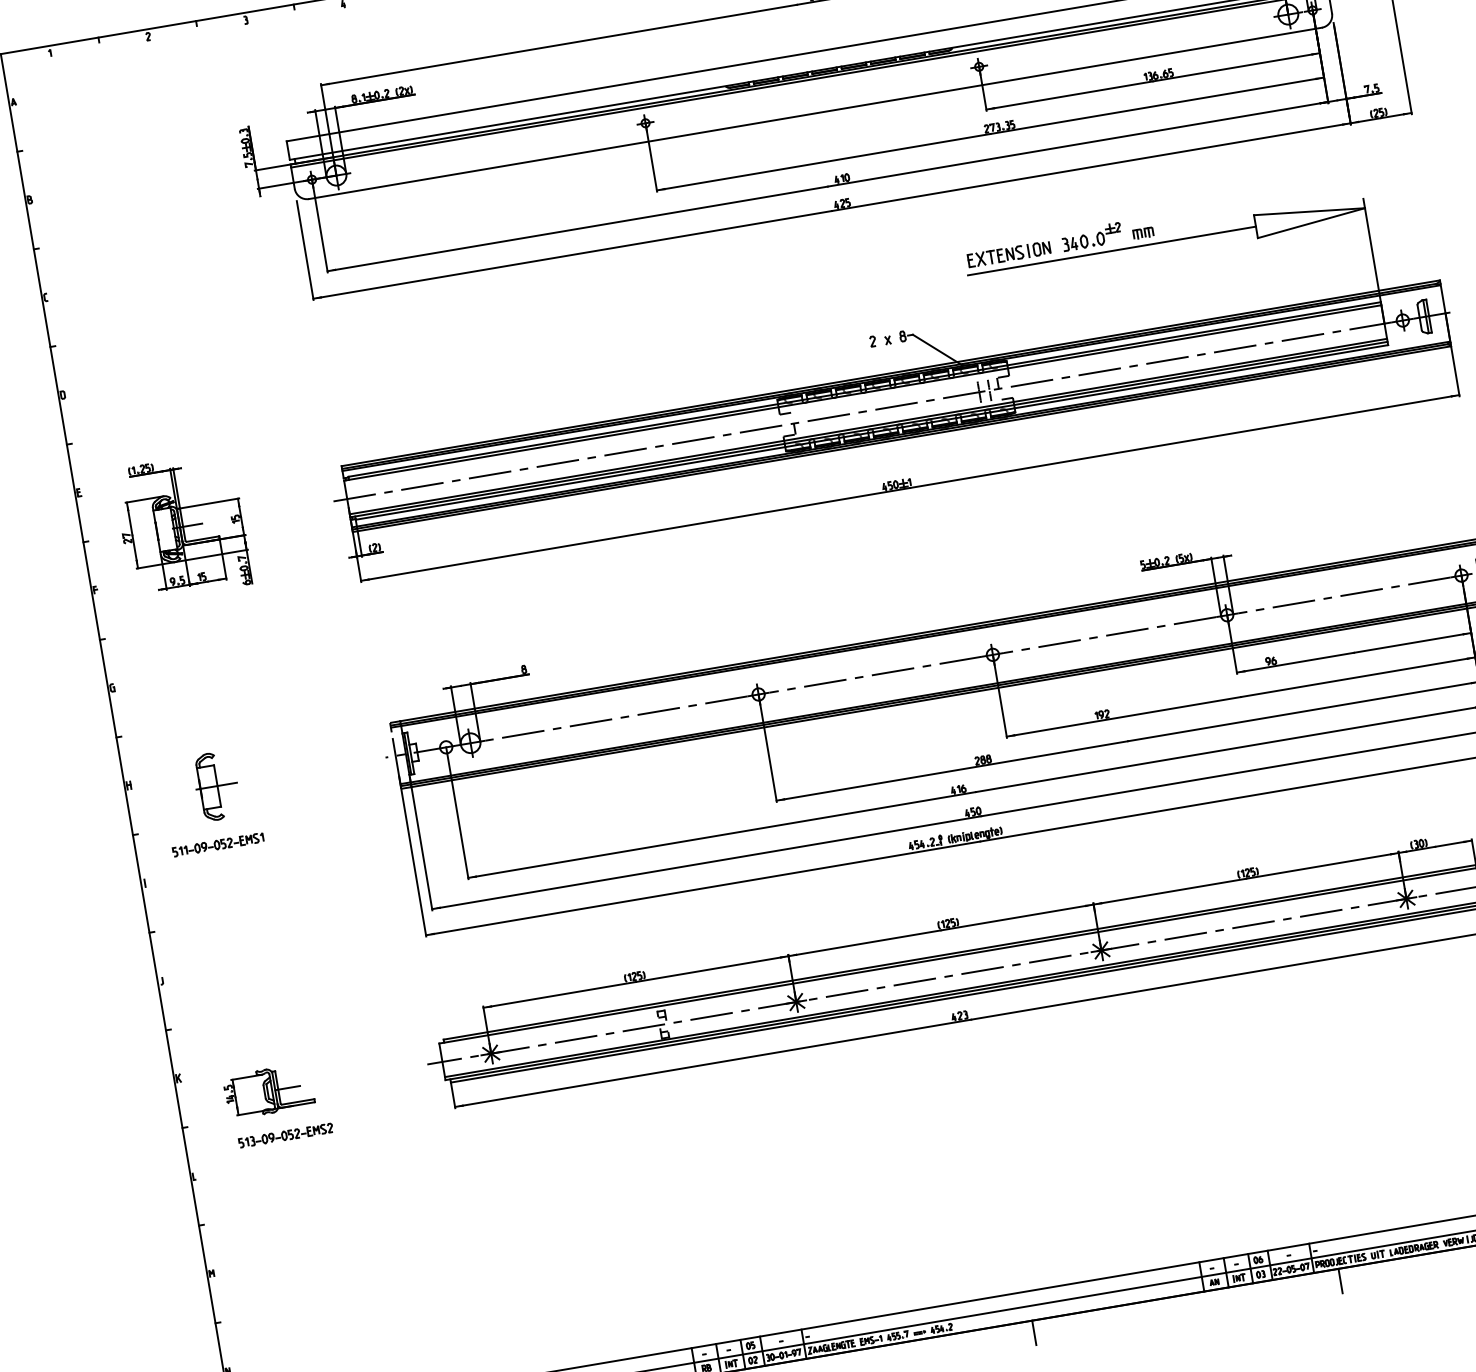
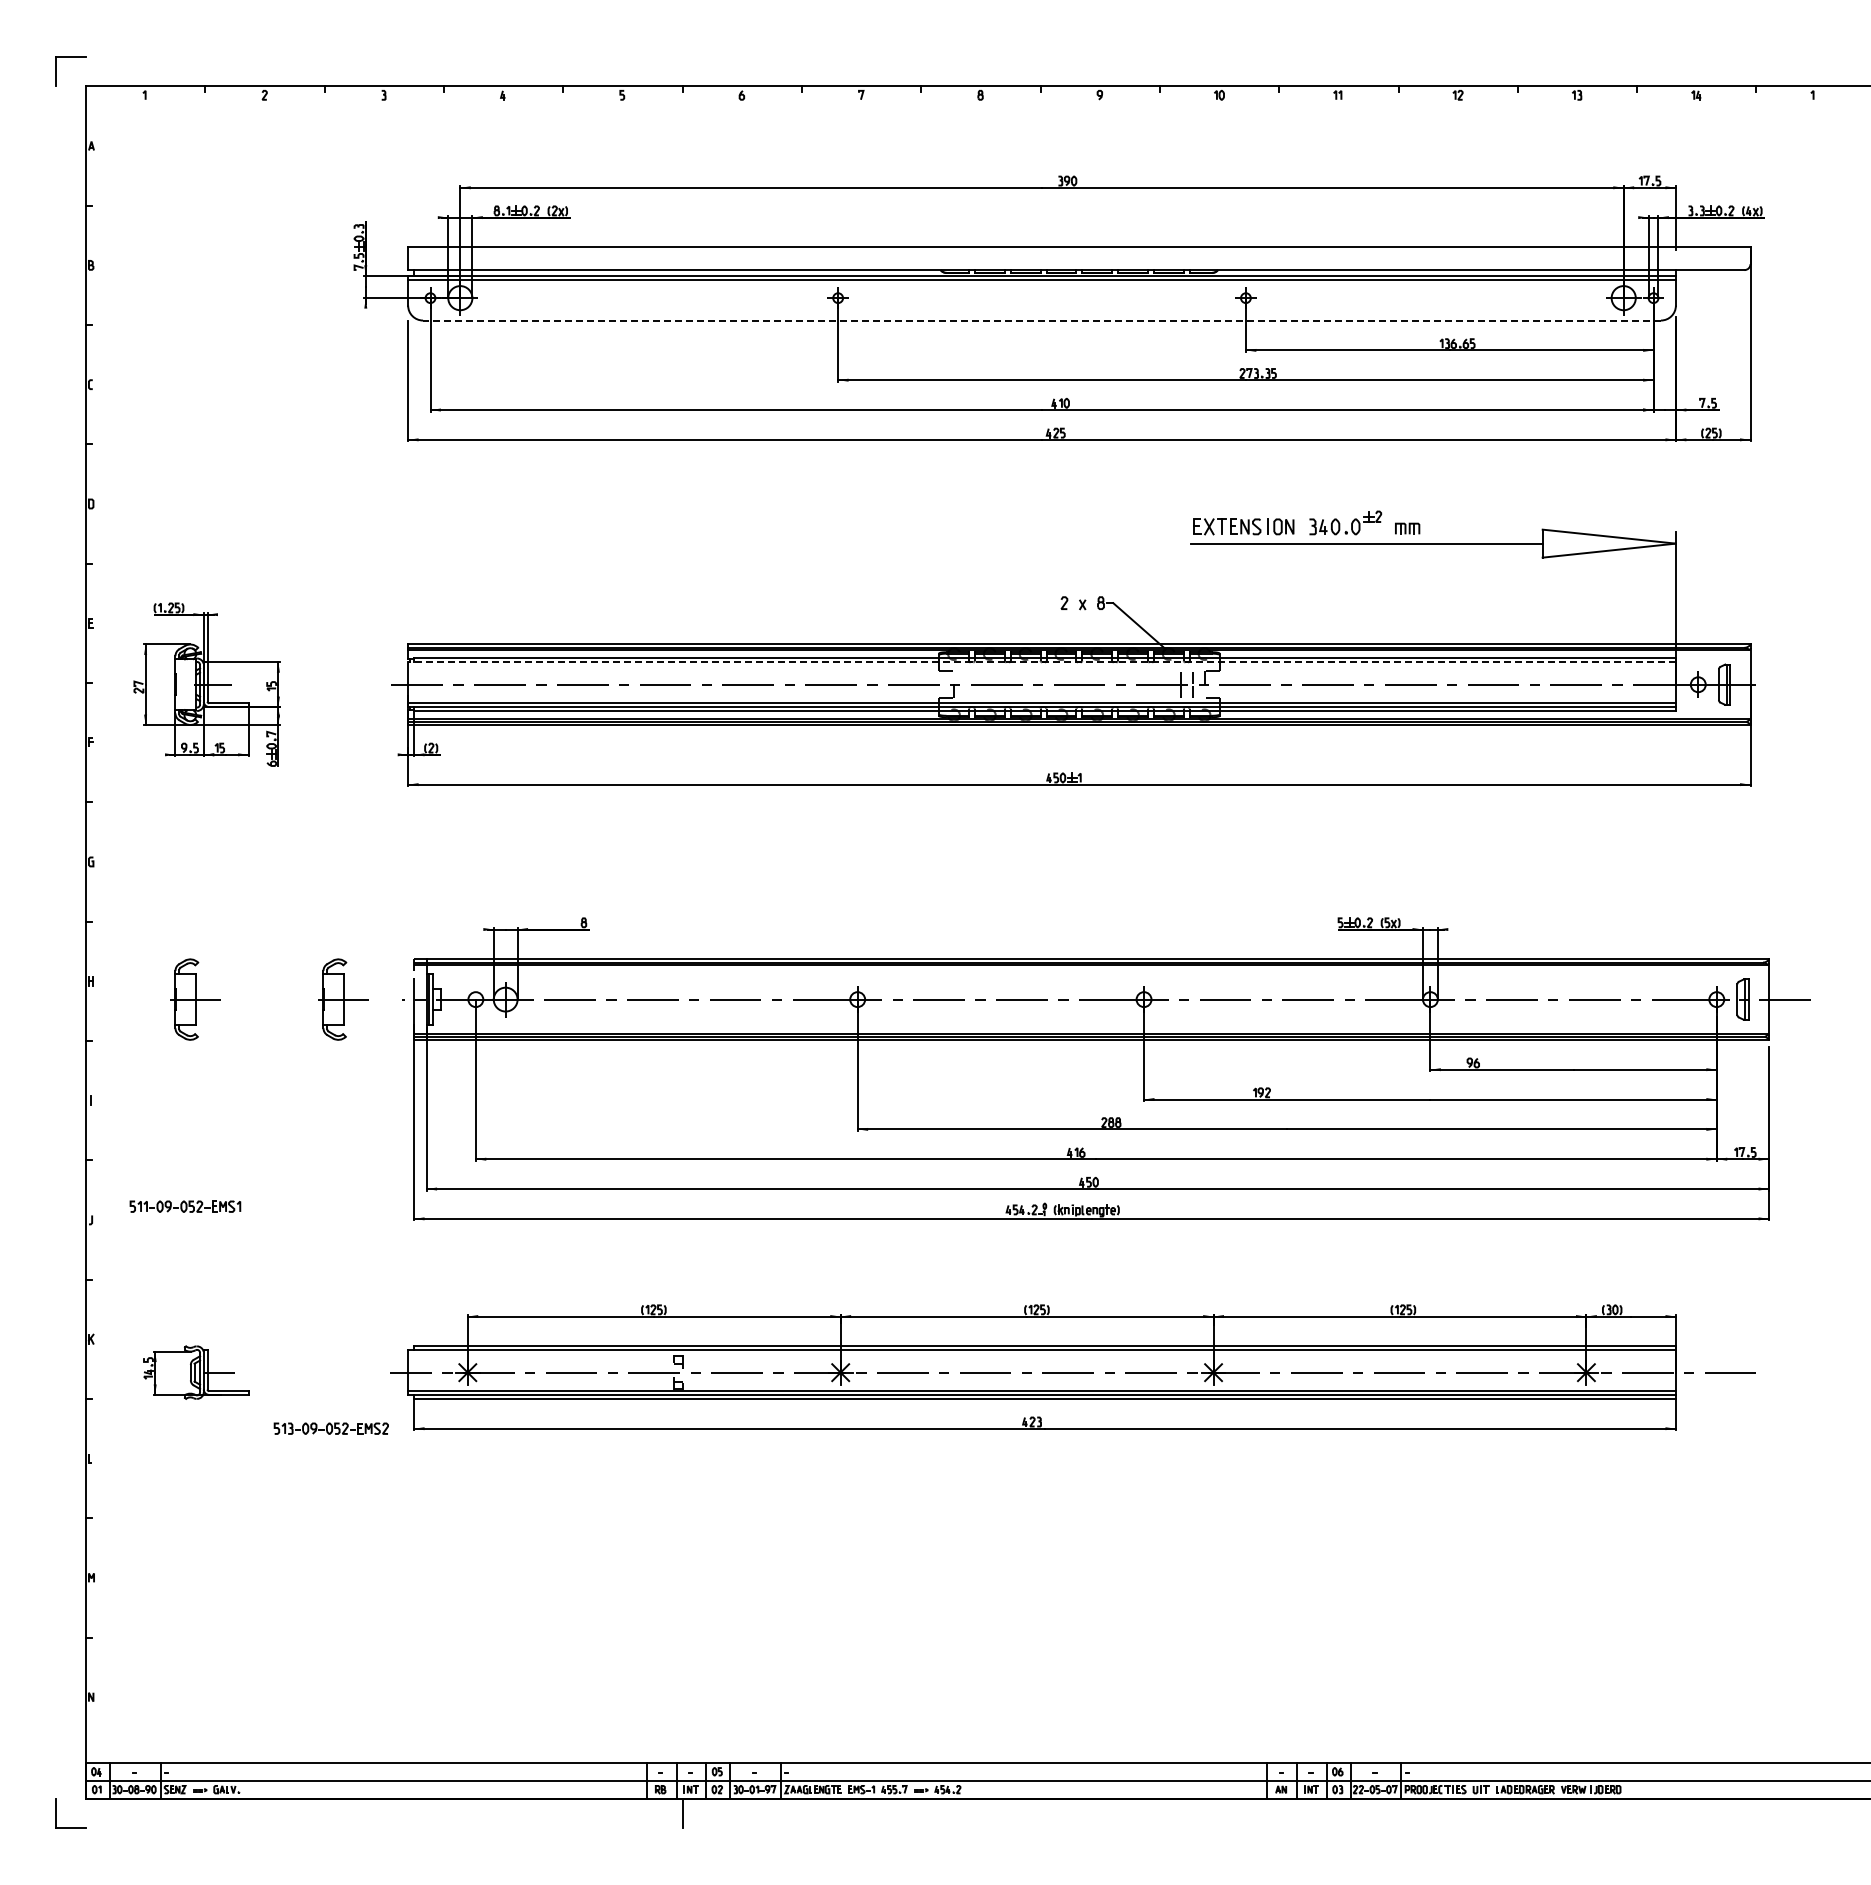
line: (815, 113) -> (1042, 320), solid -> dashed
line: (863, 393) -> (1042, 662), solid -> dashed
part: (337, 765) -> (343, 999), added
part: (218, 844) -> (185, 1206), moved
part: (285, 1135) -> (330, 1428), moved
line: (1340, 1281) -> (1431, 1813), removed
line: (1033, 1332) -> (1056, 1813), removed

